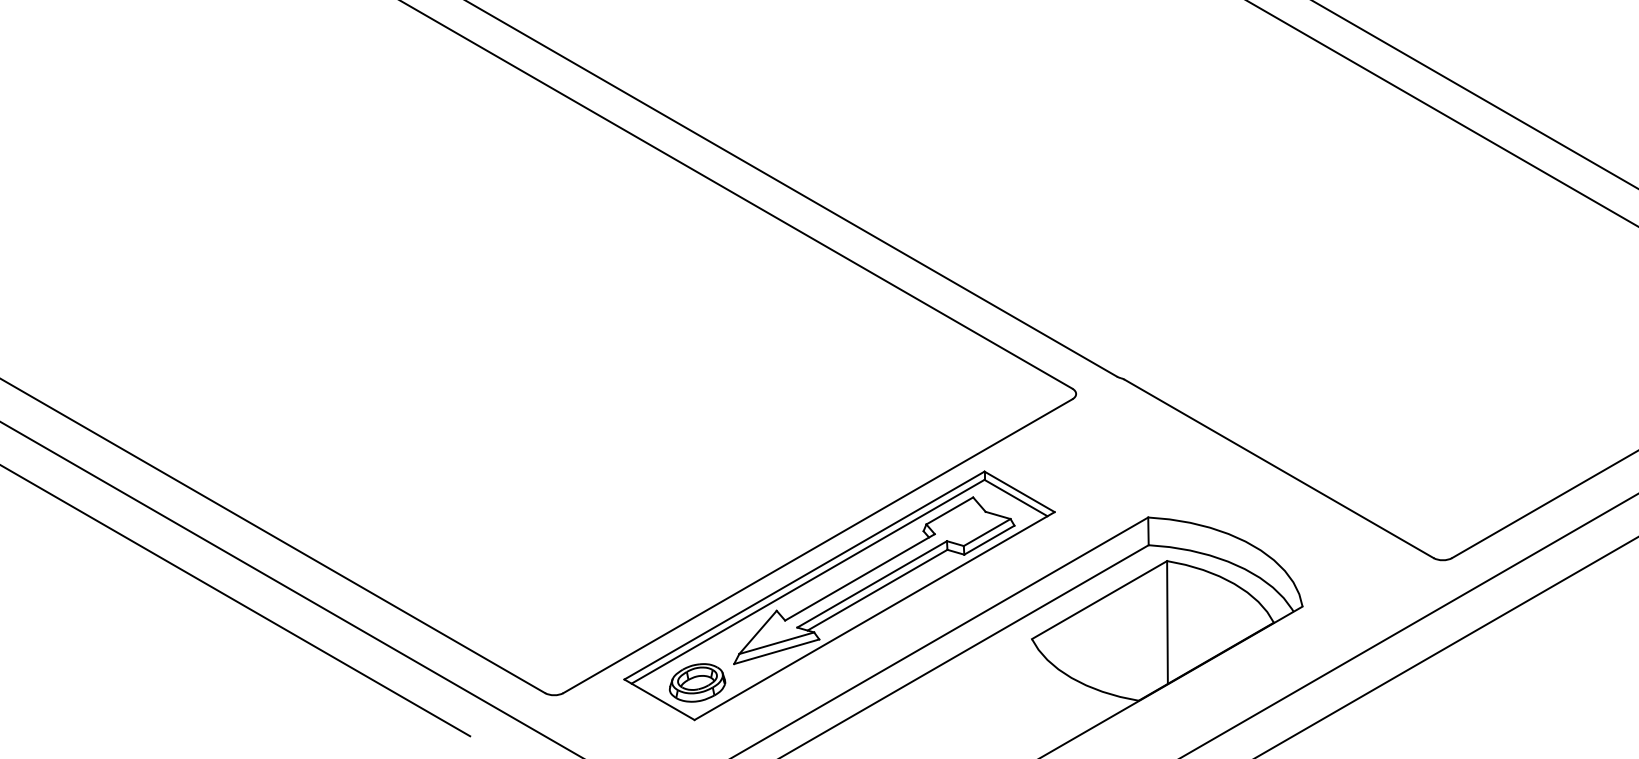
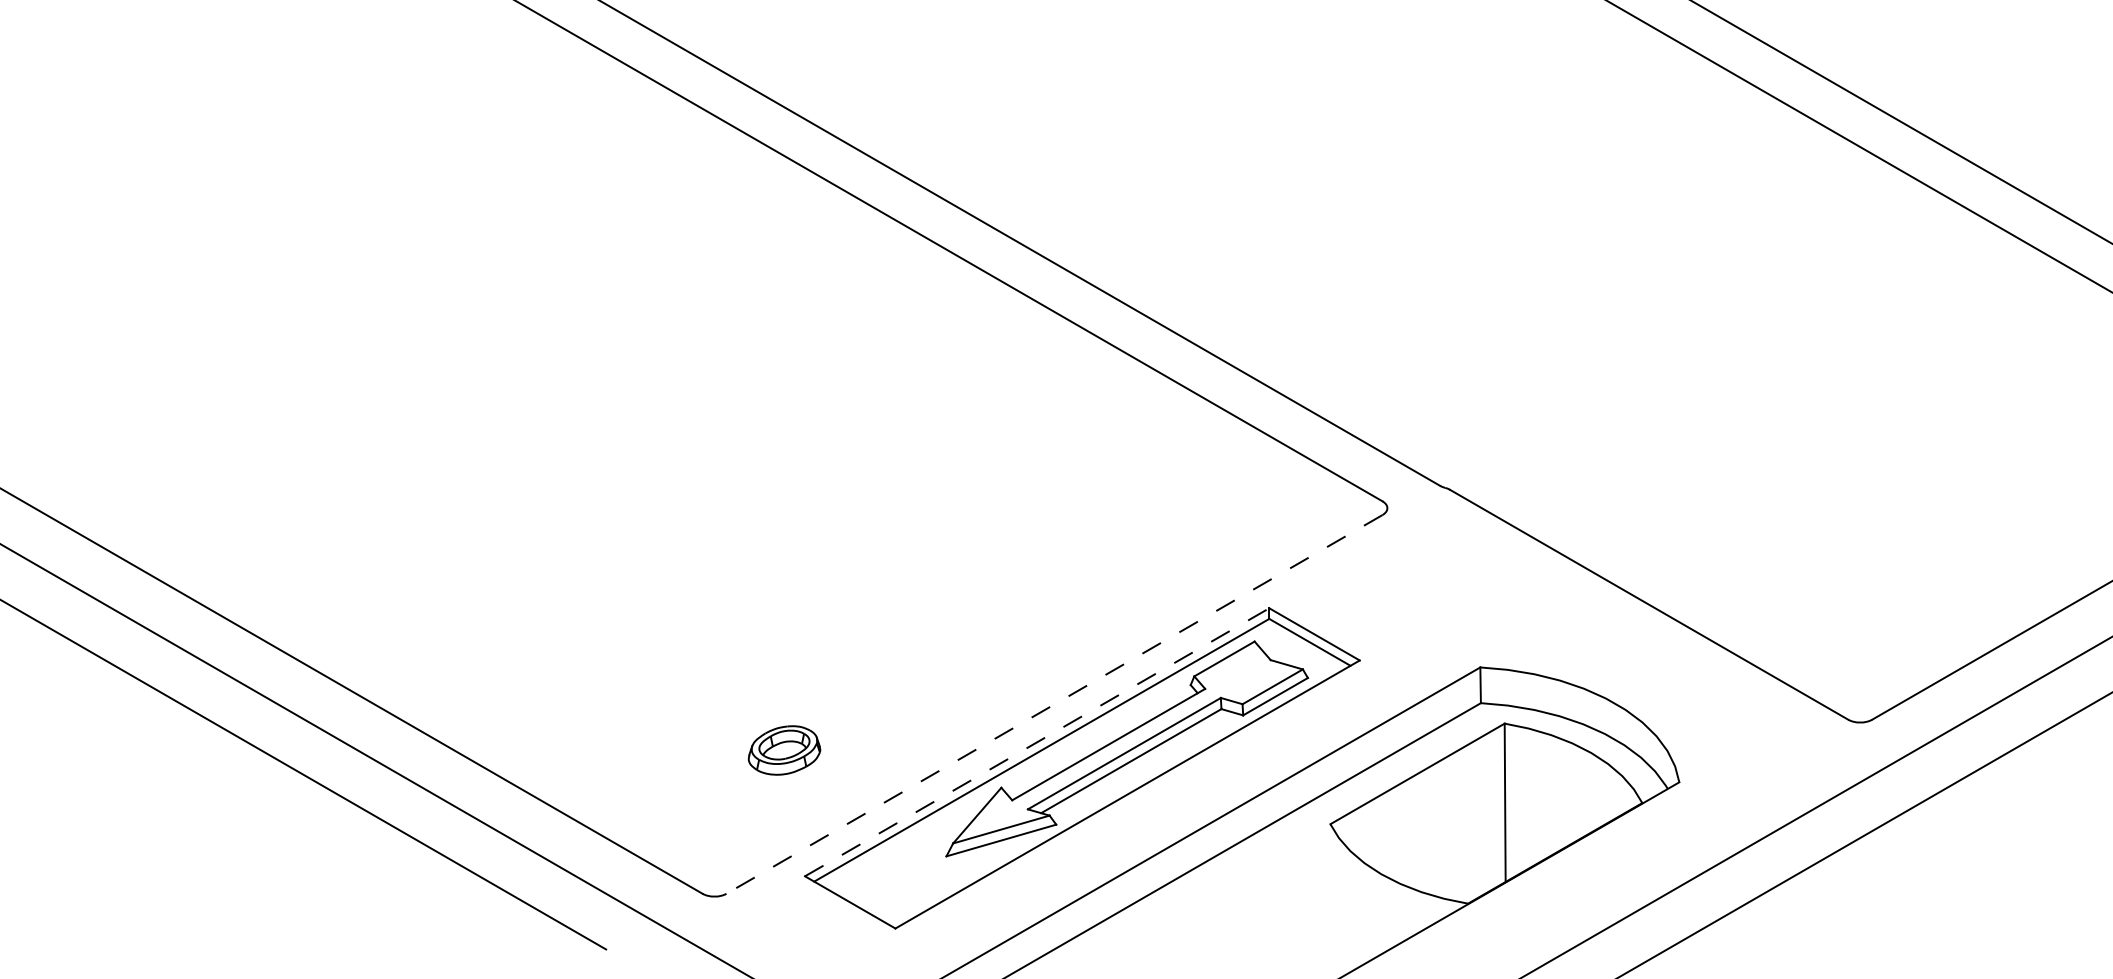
line: (817, 546) -> (1053, 704), solid -> dashed
line: (804, 575) -> (1037, 742), solid -> dashed
part: (697, 682) -> (784, 749), moved

